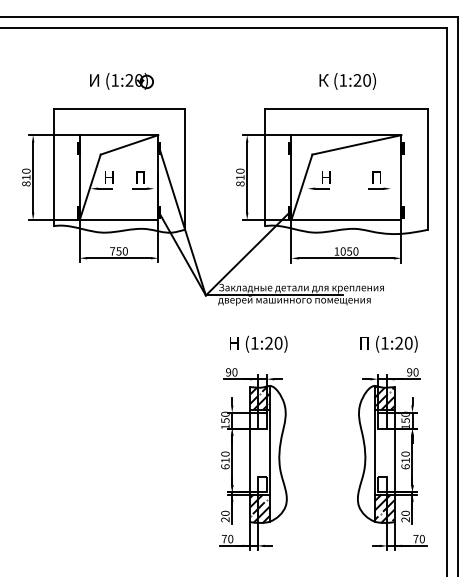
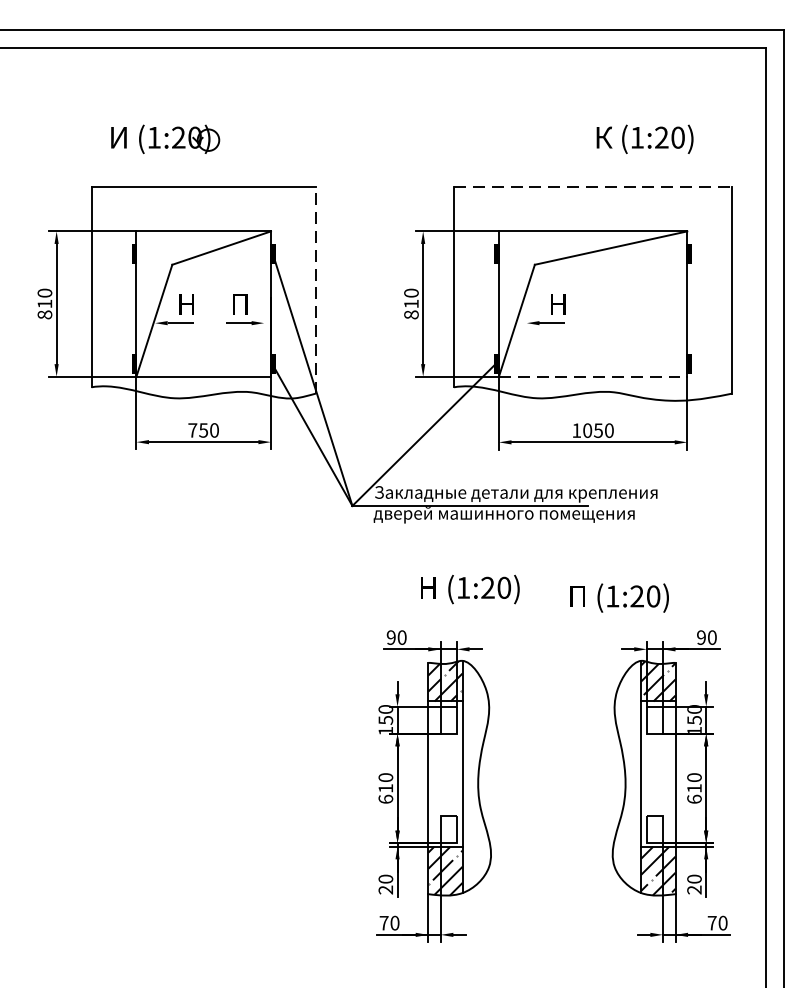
part: (121, 81) -> (165, 139), moved
text: (347, 81) -> (644, 139), moved
line: (346, 108) -> (593, 185), solid -> dashed
line: (184, 168) -> (315, 288), solid -> dashed
part: (379, 180) -> (649, 309), removed
line: (346, 220) -> (593, 377), solid -> dashed
text: (258, 343) -> (469, 588), moved
text: (388, 343) -> (618, 596), moved

